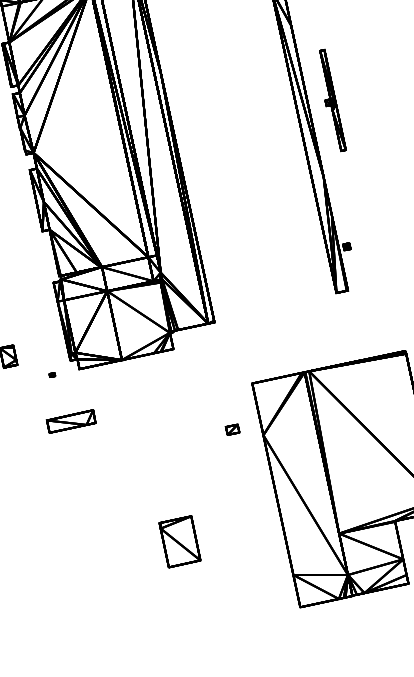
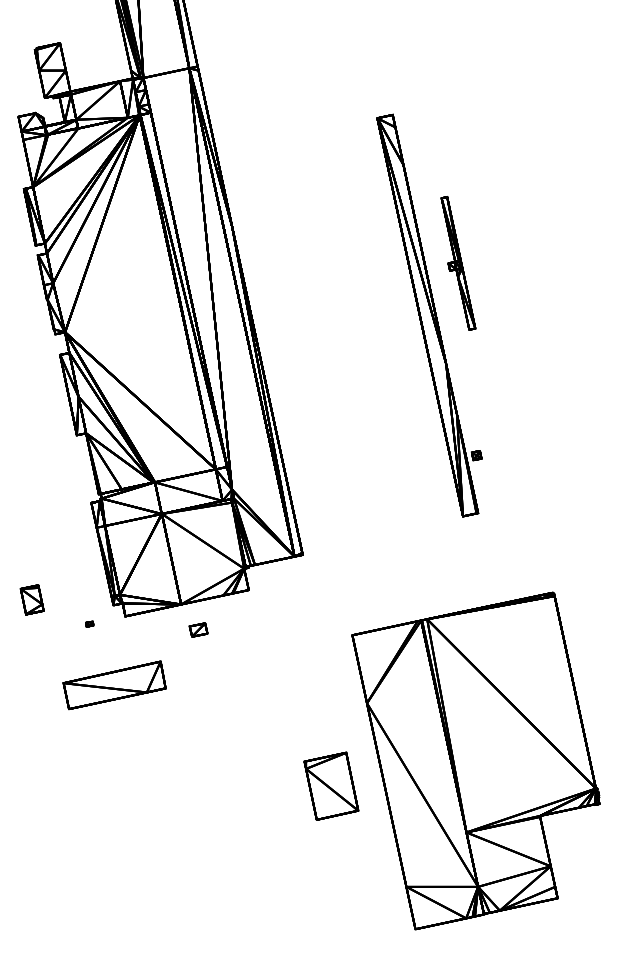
part: (71, 420) -> (114, 684), size x1.6
part: (232, 429) -> (198, 629), moved
part: (180, 541) -> (331, 785), moved

